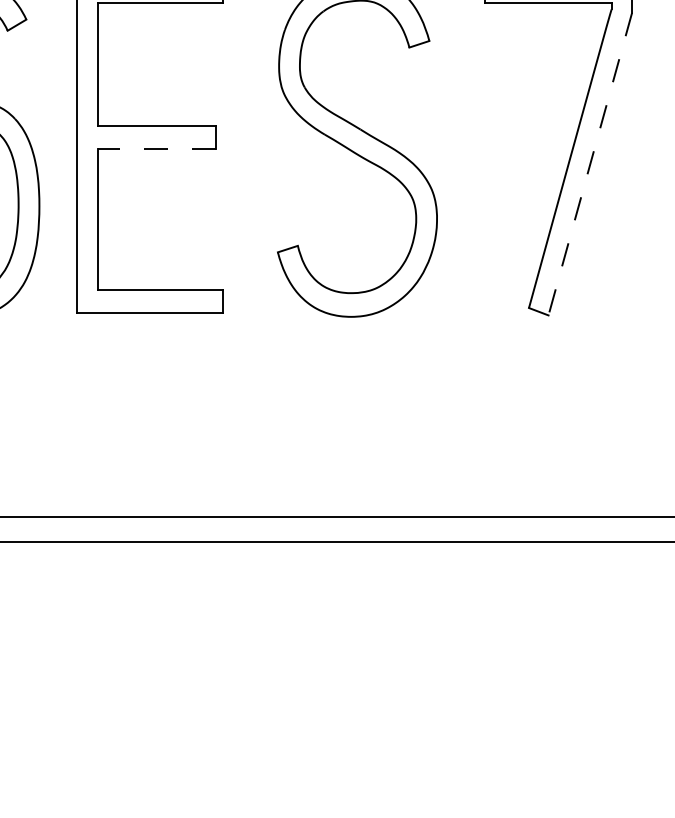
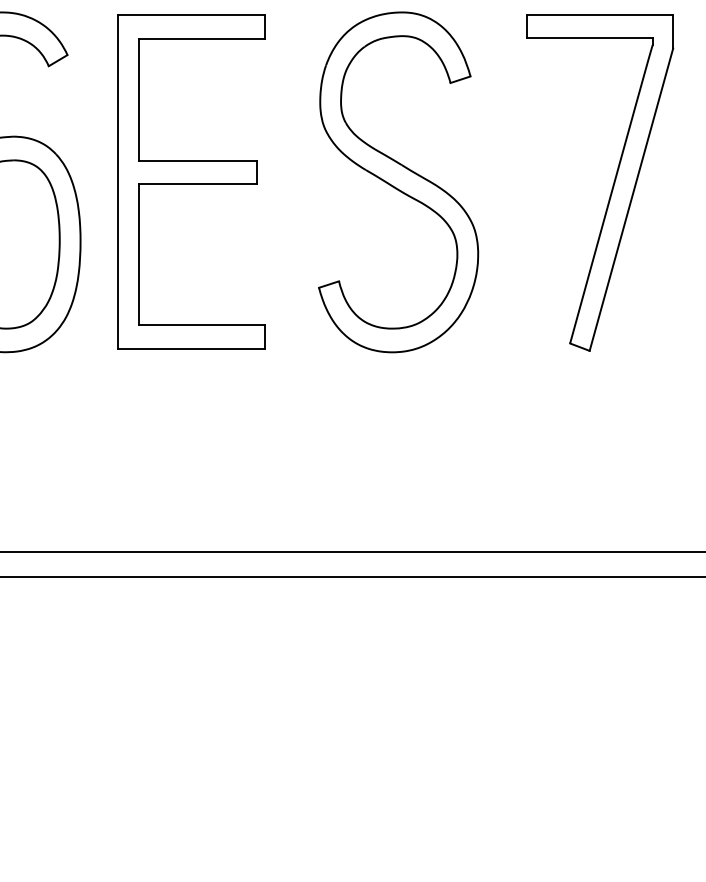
line: (156, 149) -> (197, 184), dashed -> solid
line: (590, 164) -> (631, 199), dashed -> solid

